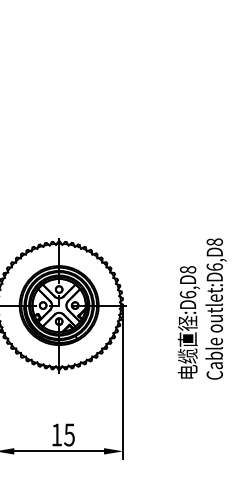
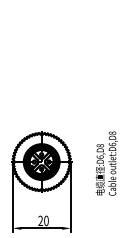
text: (63, 434) -> (43, 220), 15 -> 20

